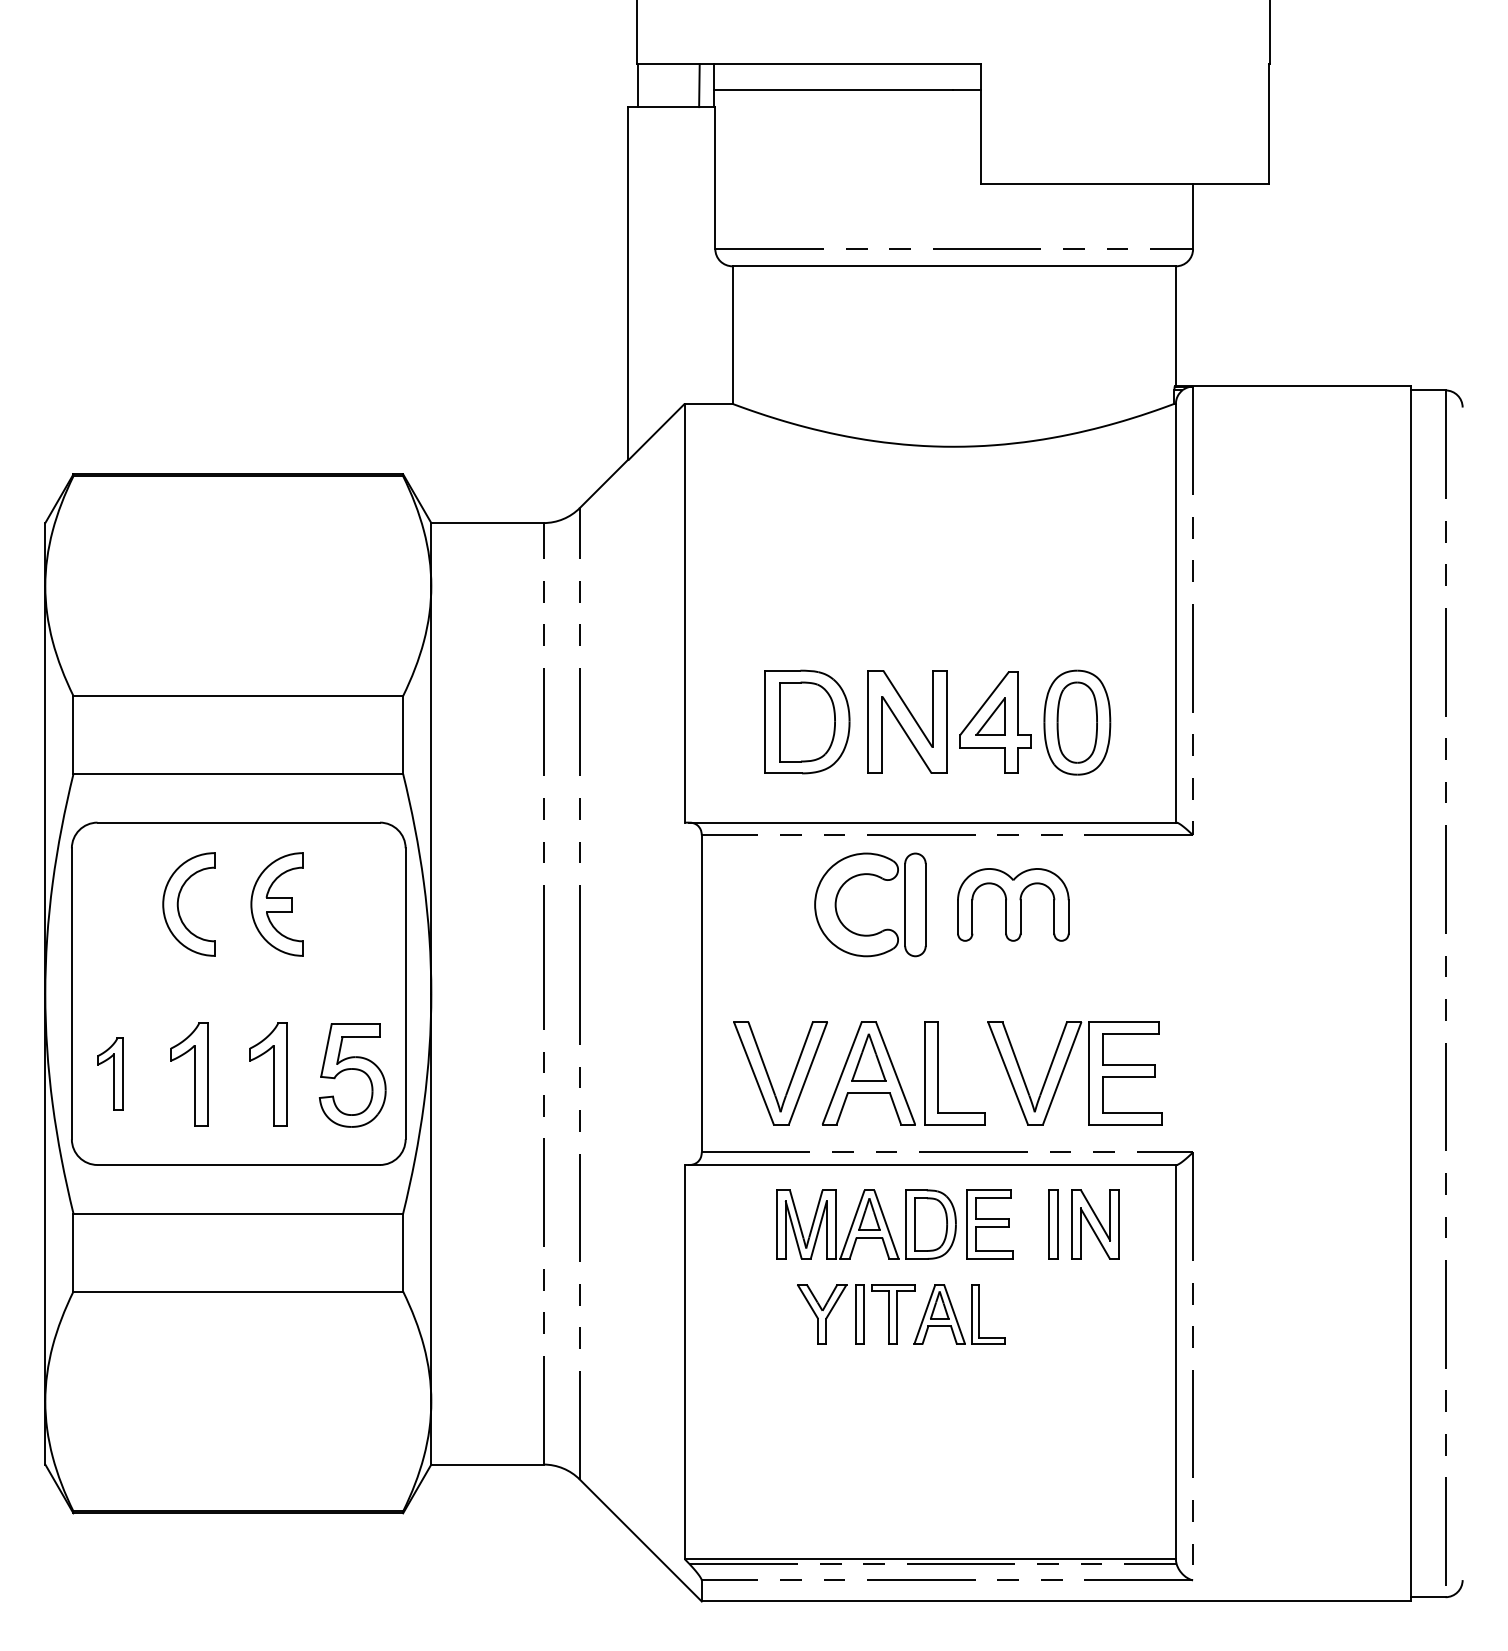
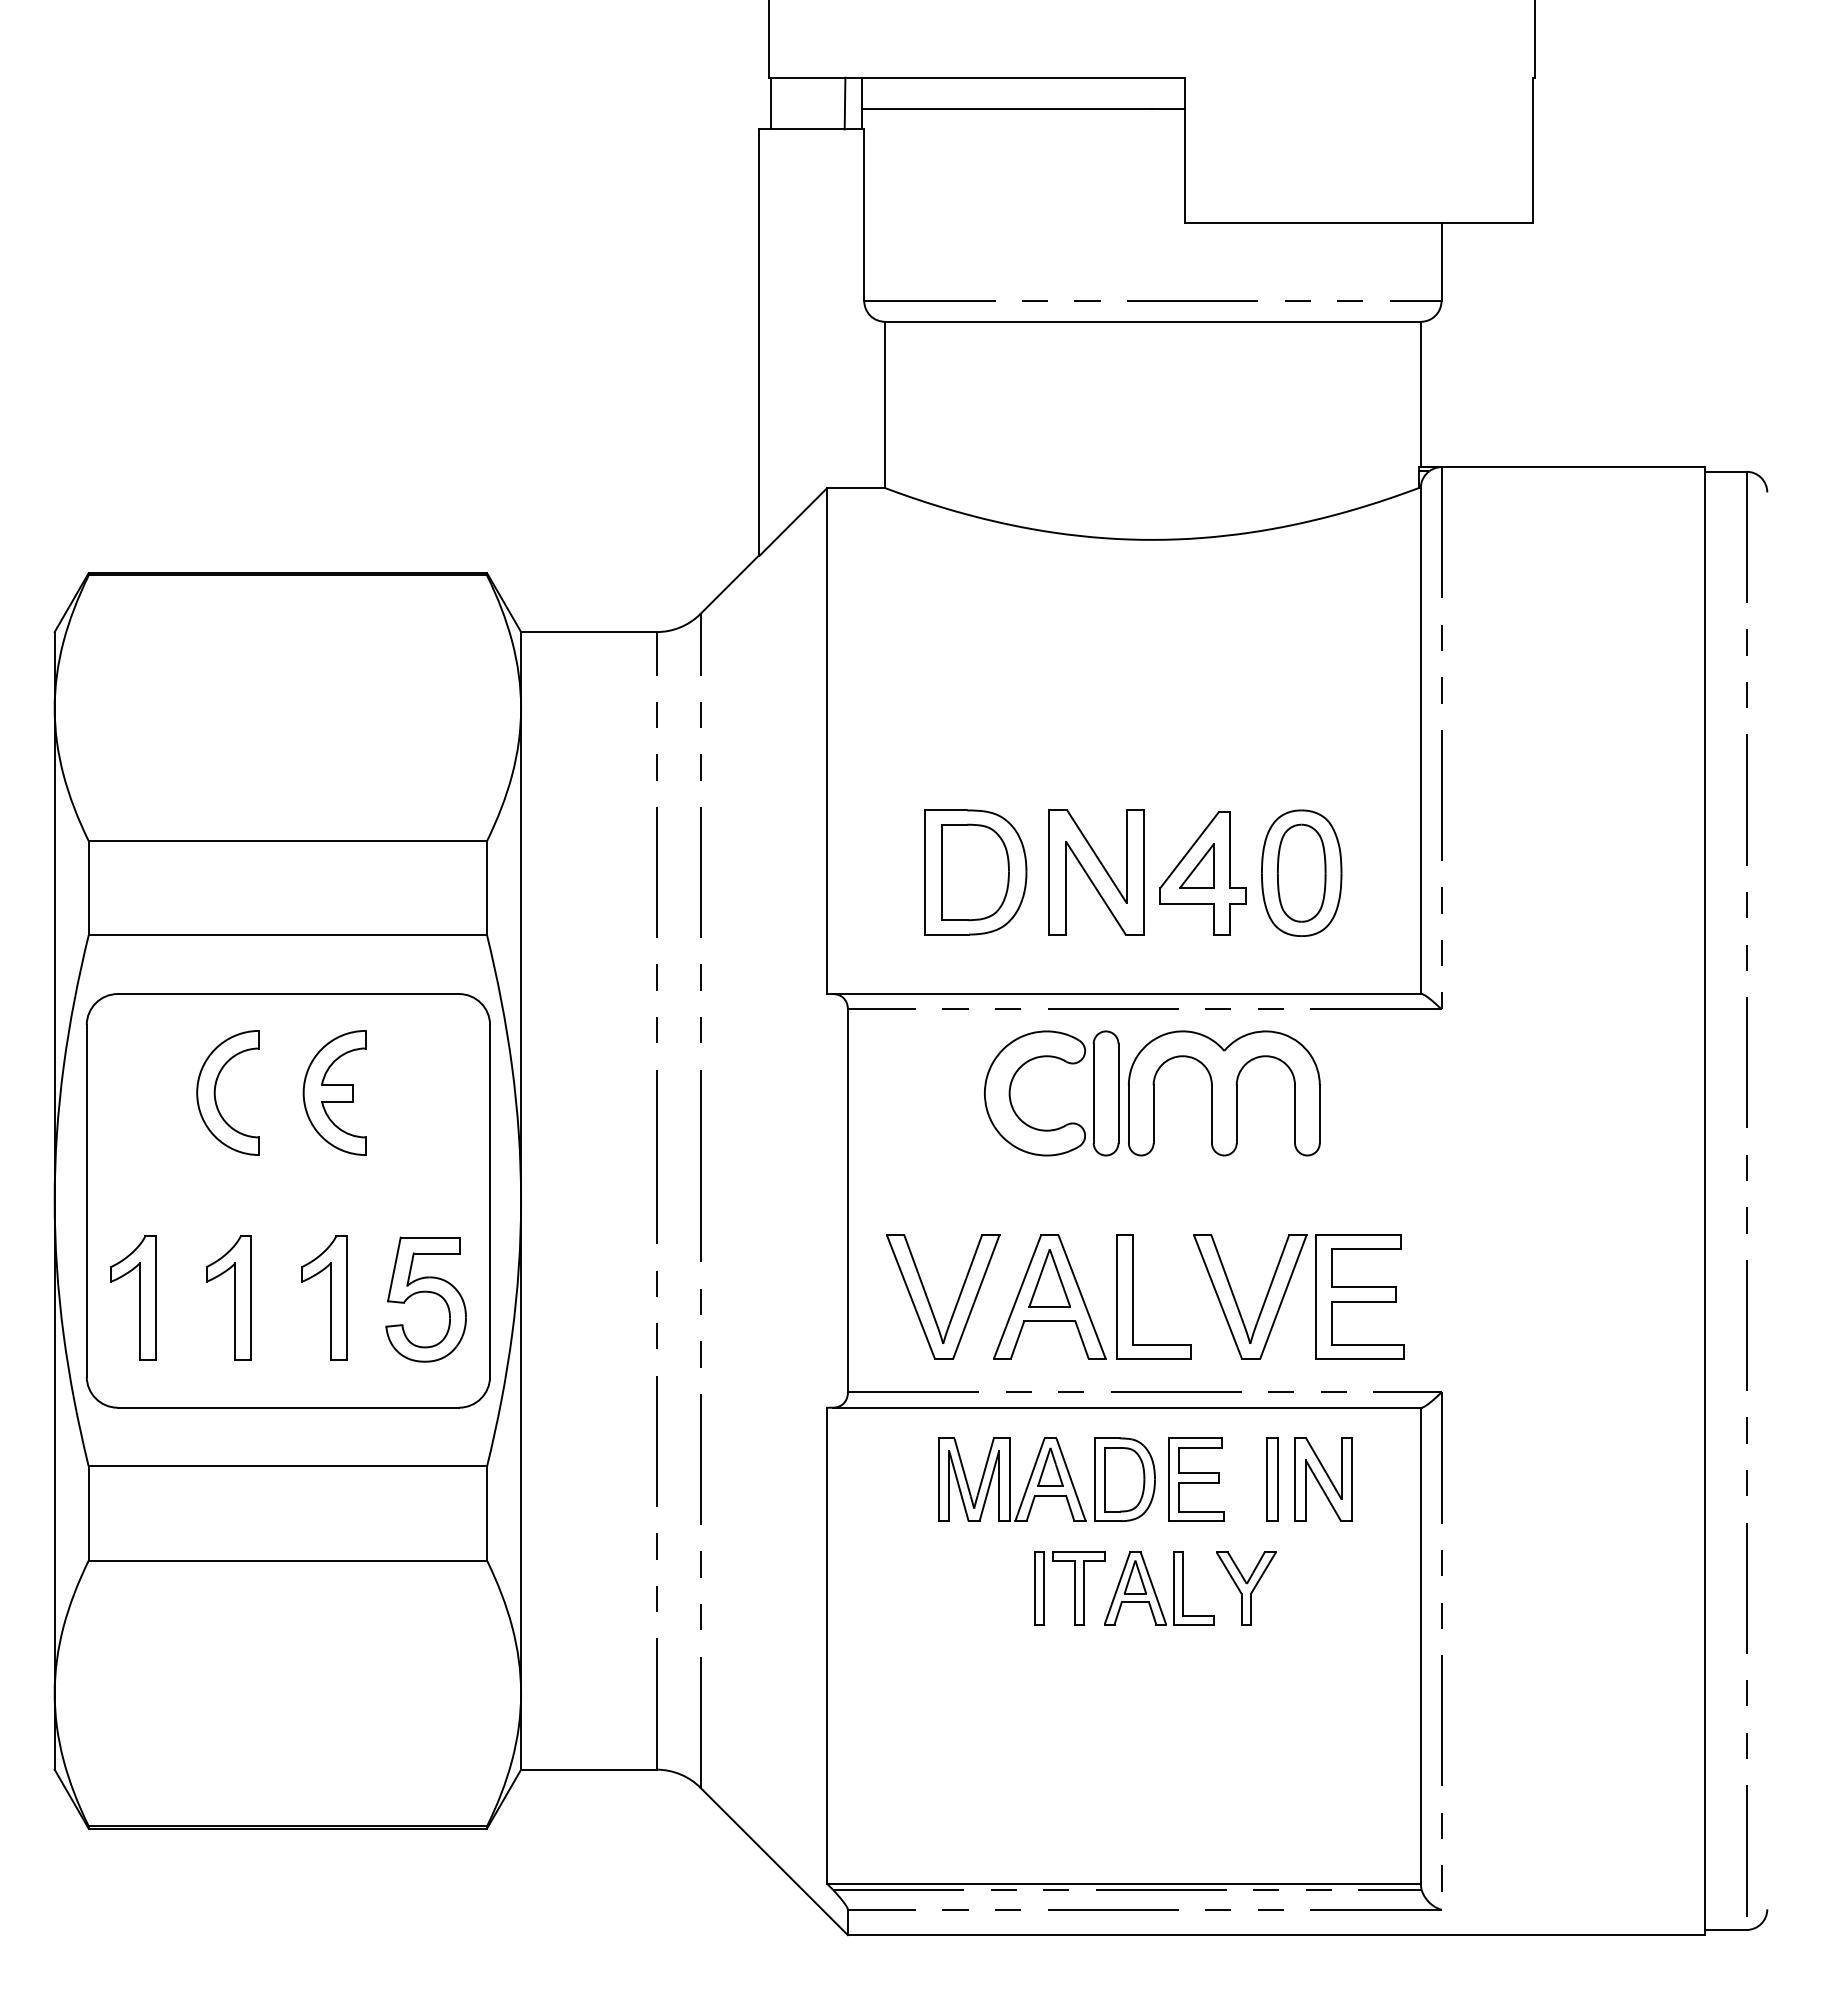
part: (1013, 904) -> (1224, 1093), size x1.43
part: (110, 1073) -> (133, 1297), size x1.43
part: (822, 1314) -> (1246, 1588), moved

